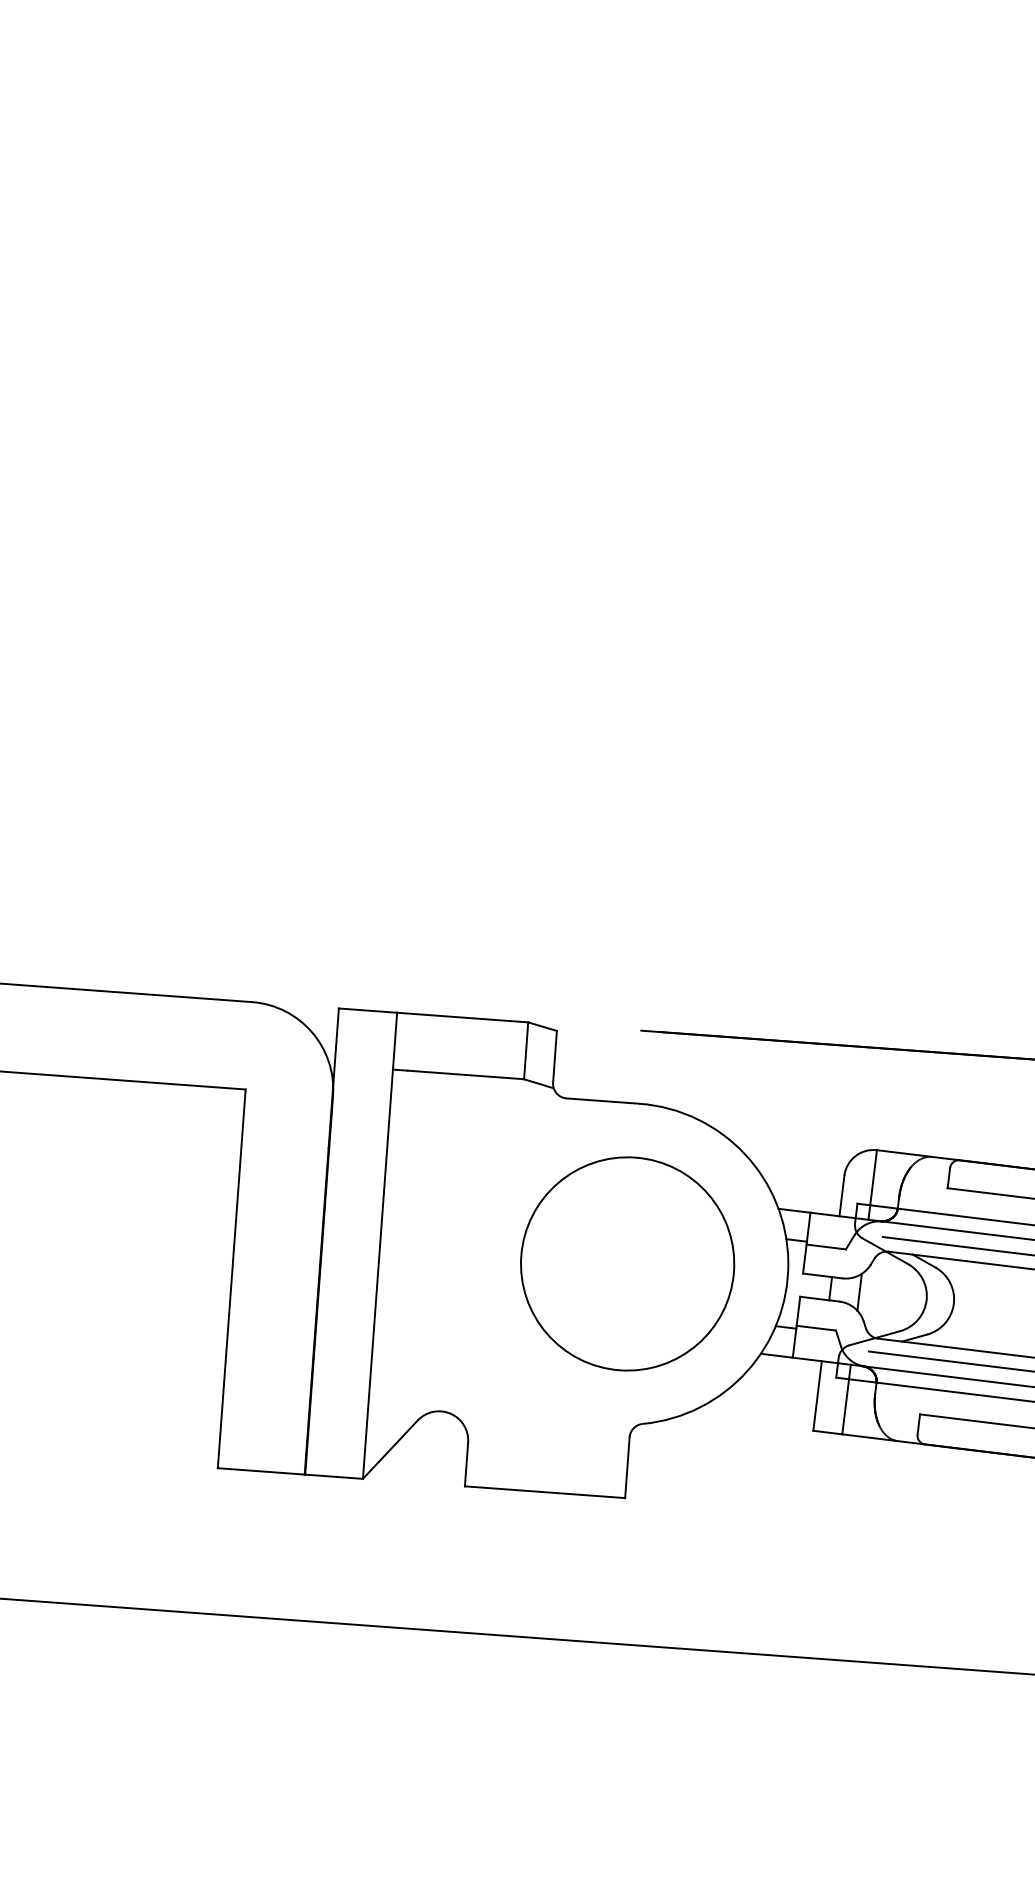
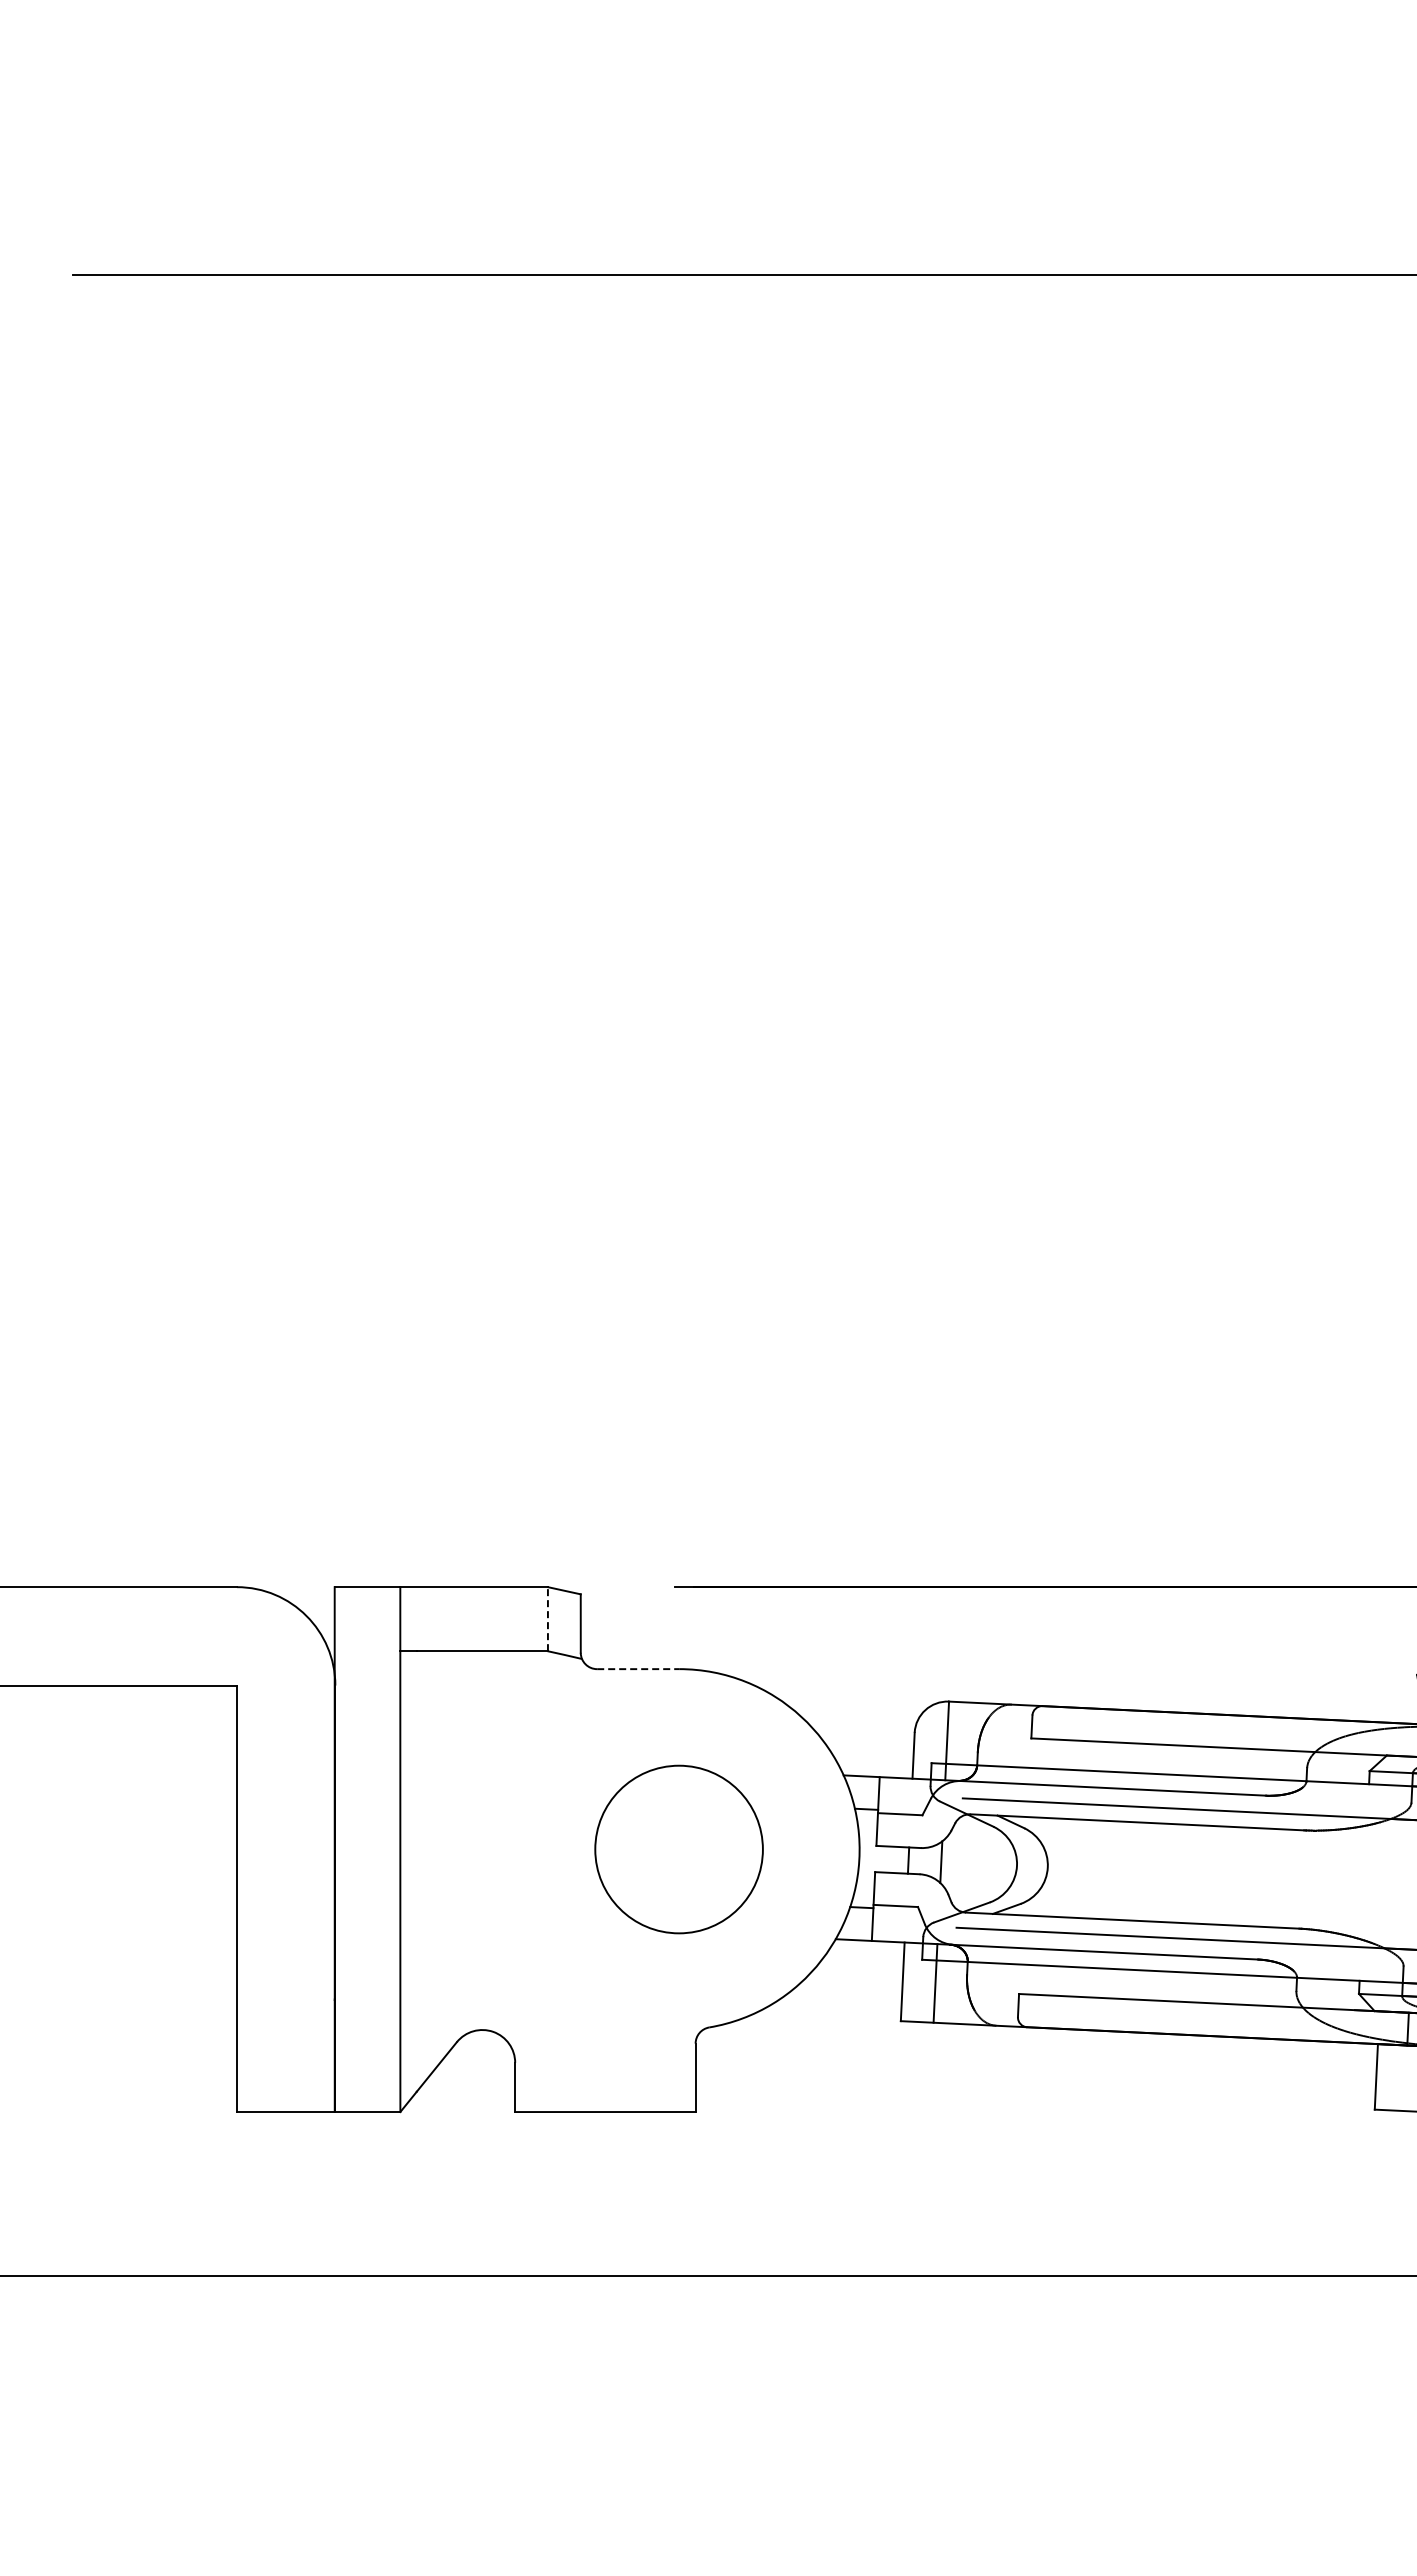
line: (525, 1050) -> (547, 1618), solid -> dashed
line: (603, 1101) -> (638, 1669), solid -> dashed
circle: (627, 1263) -> (678, 1849), size x0.7

